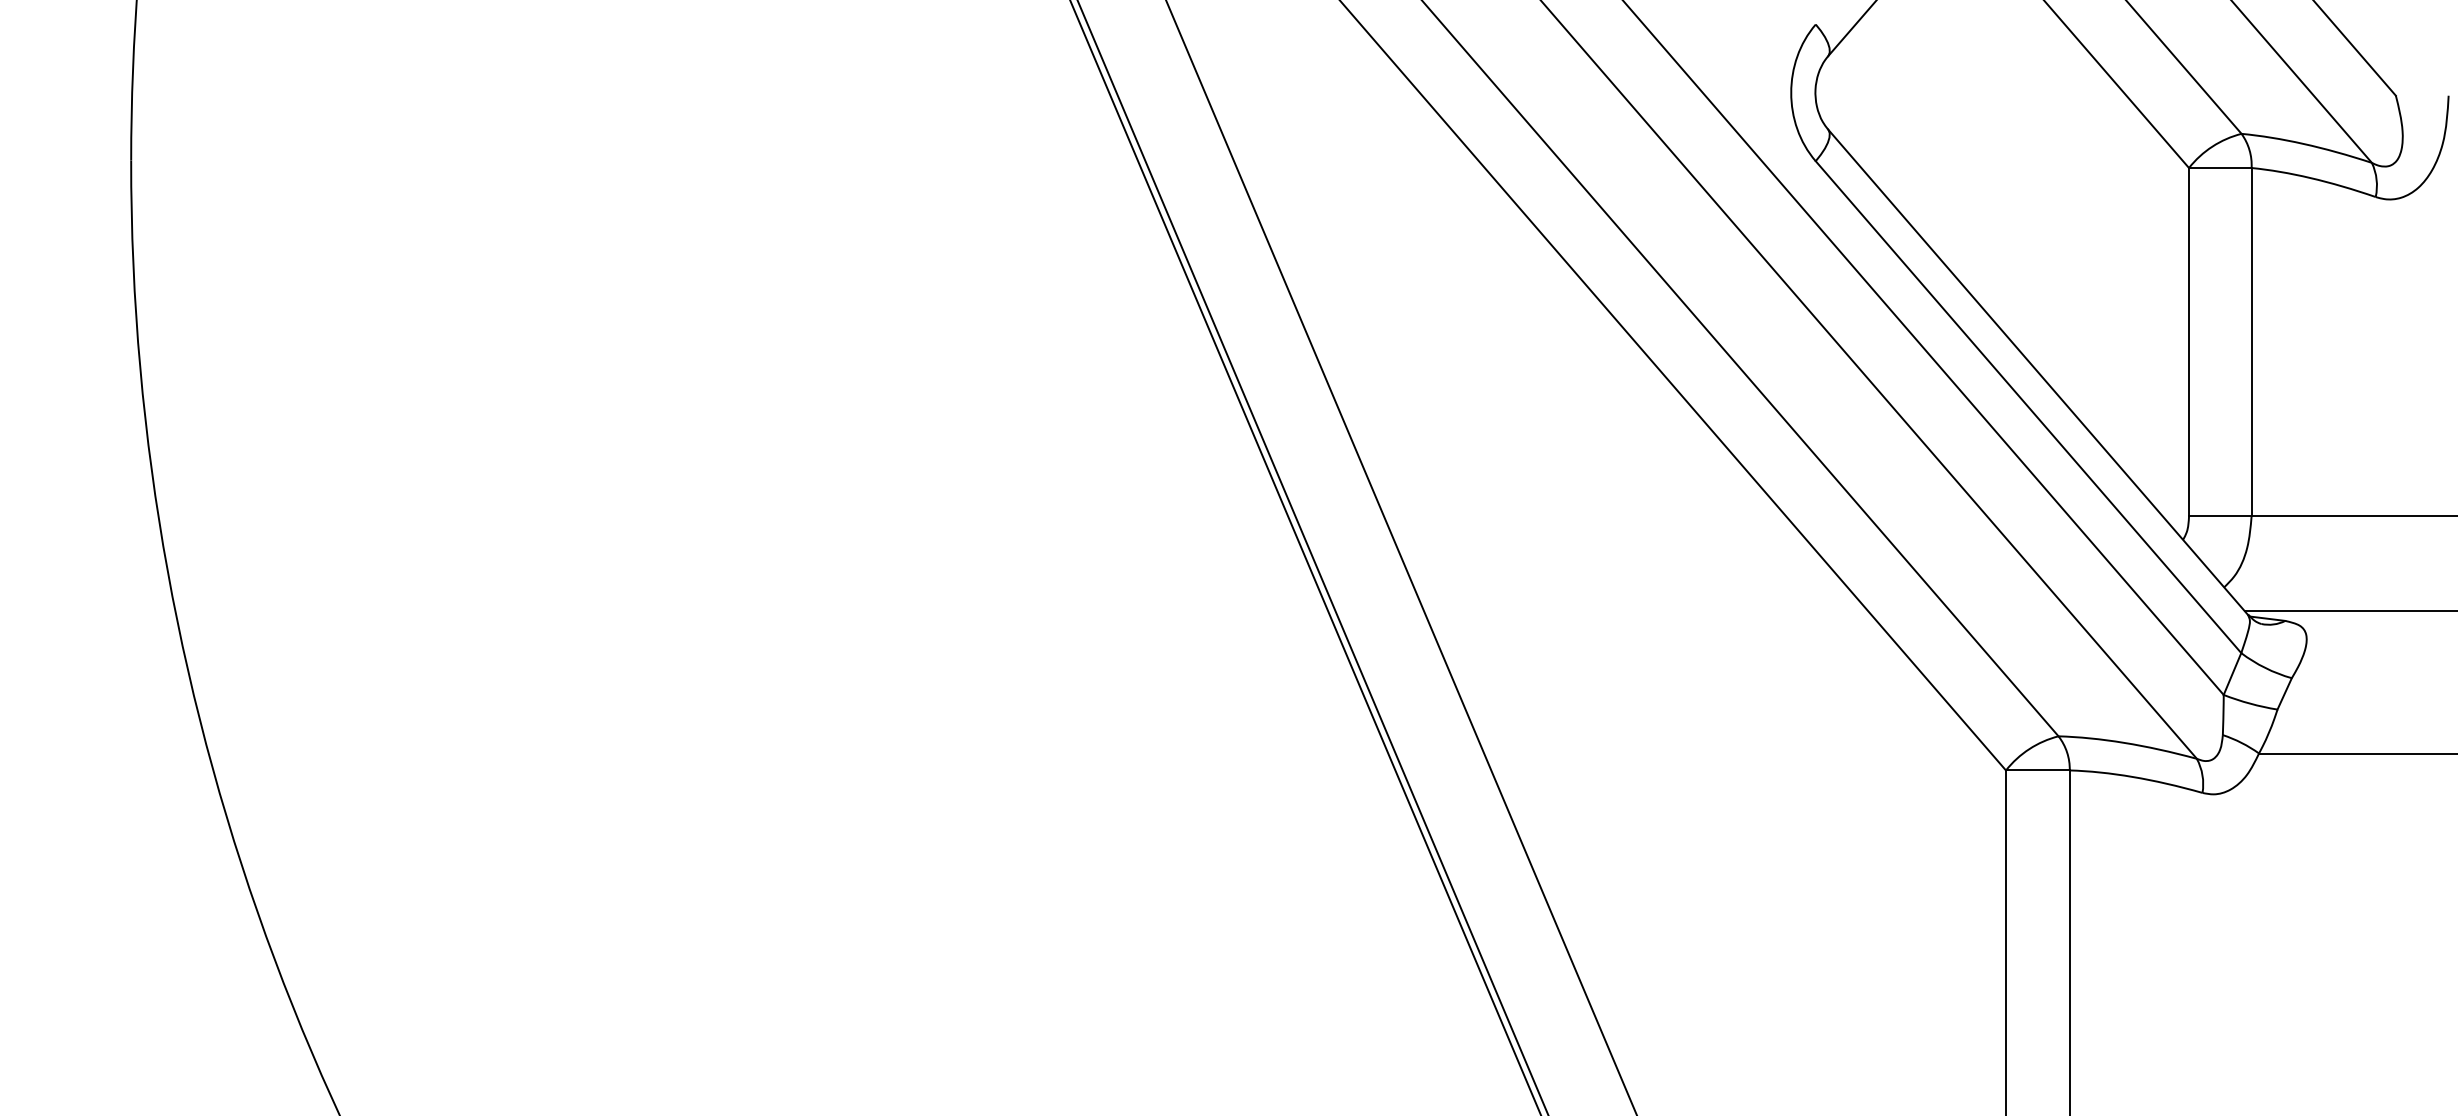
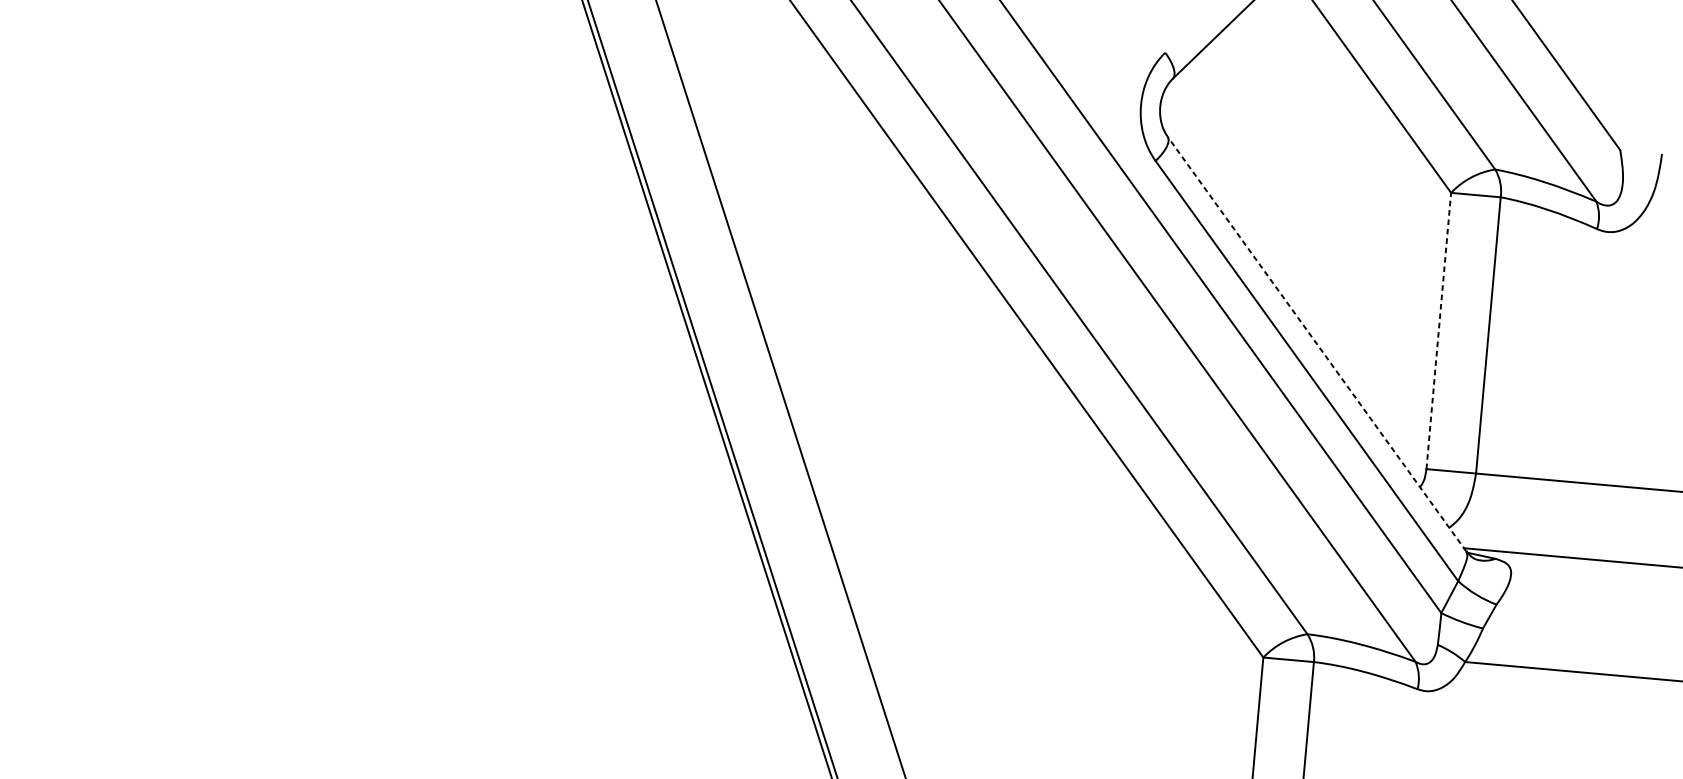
line: (2189, 341) -> (1439, 330), solid -> dashed
line: (2038, 372) -> (1317, 344), solid -> dashed

